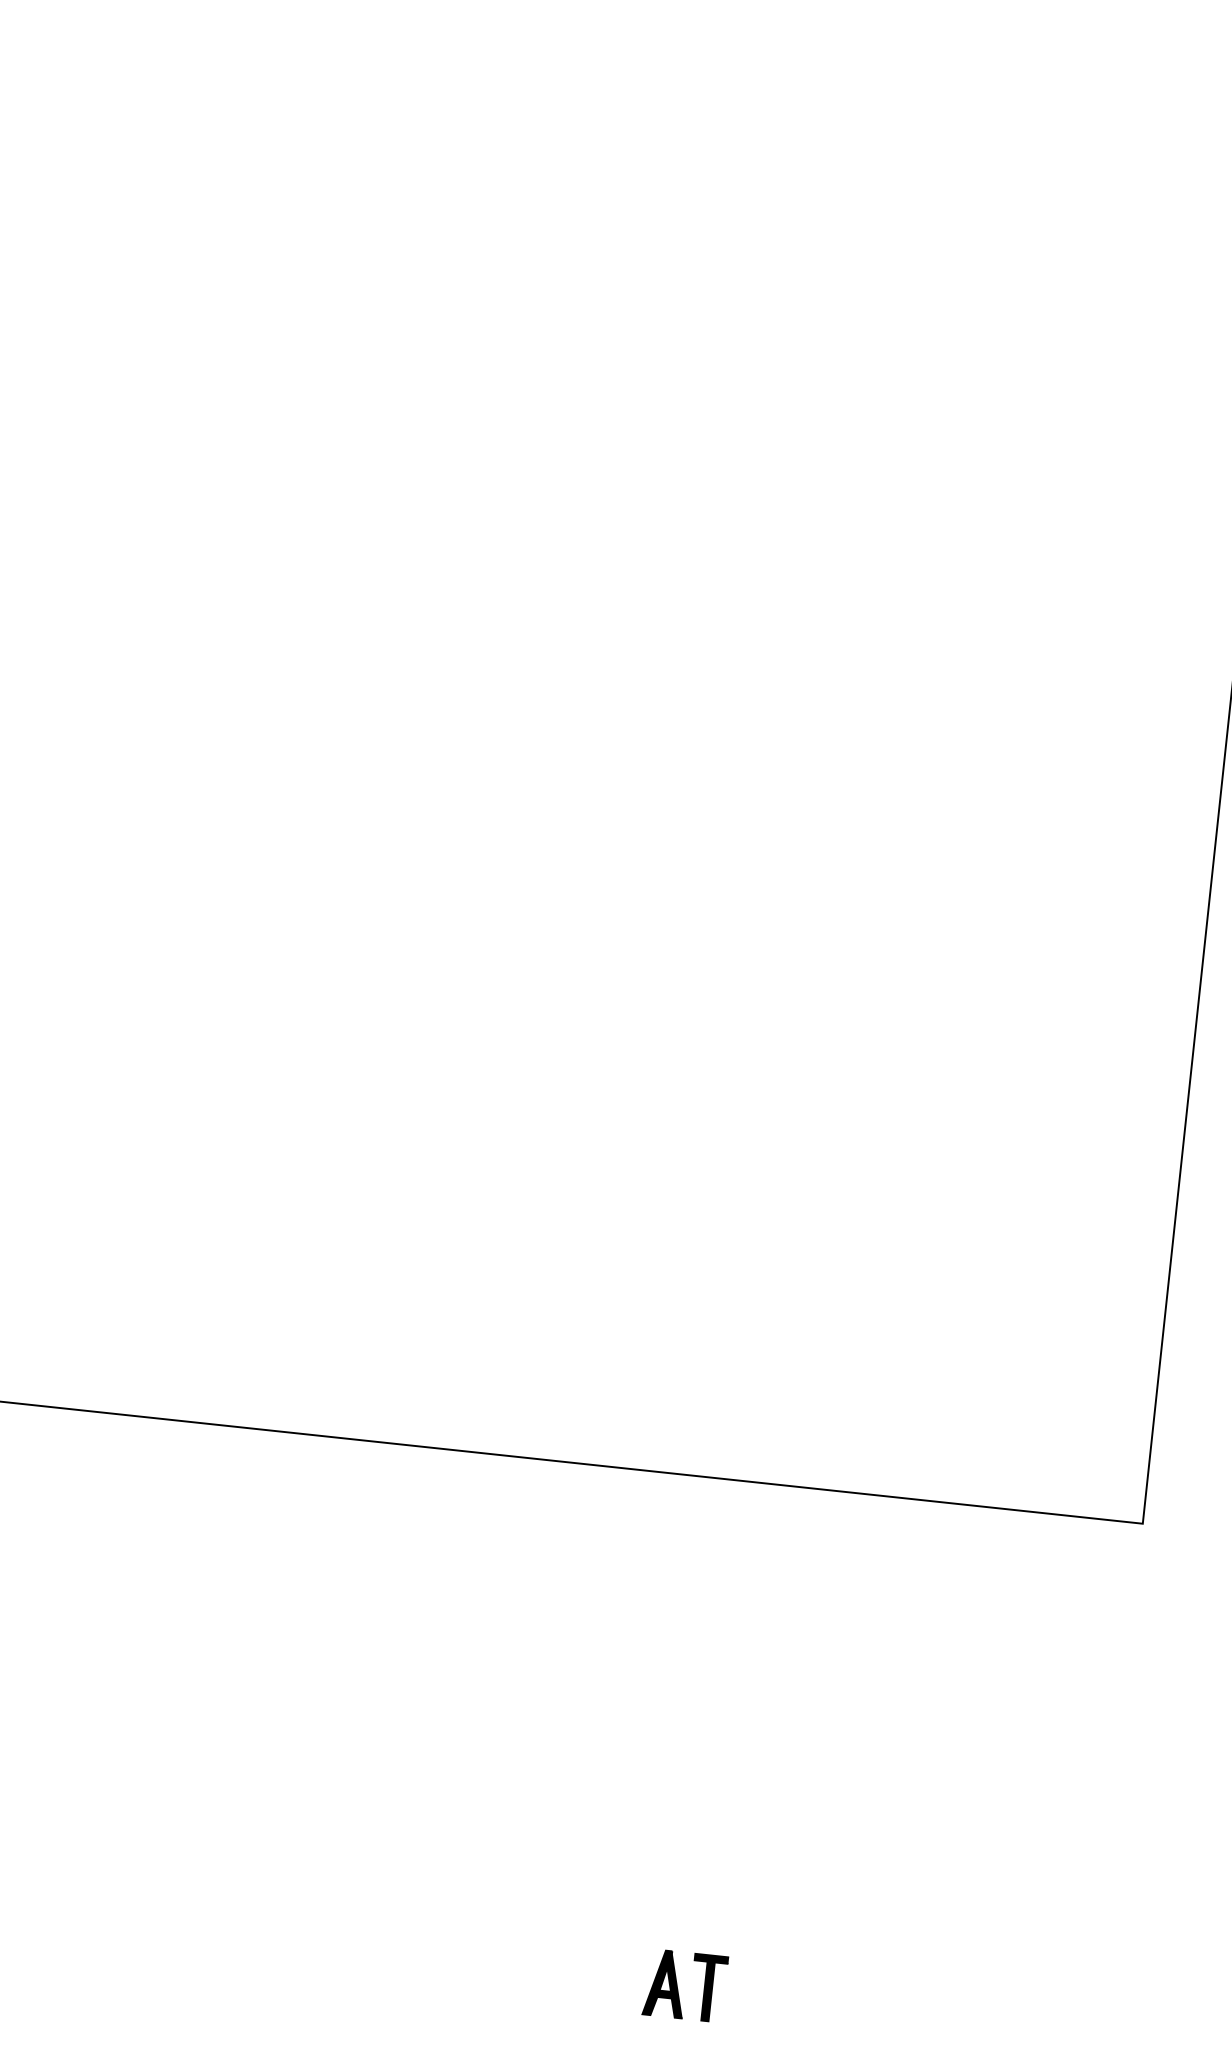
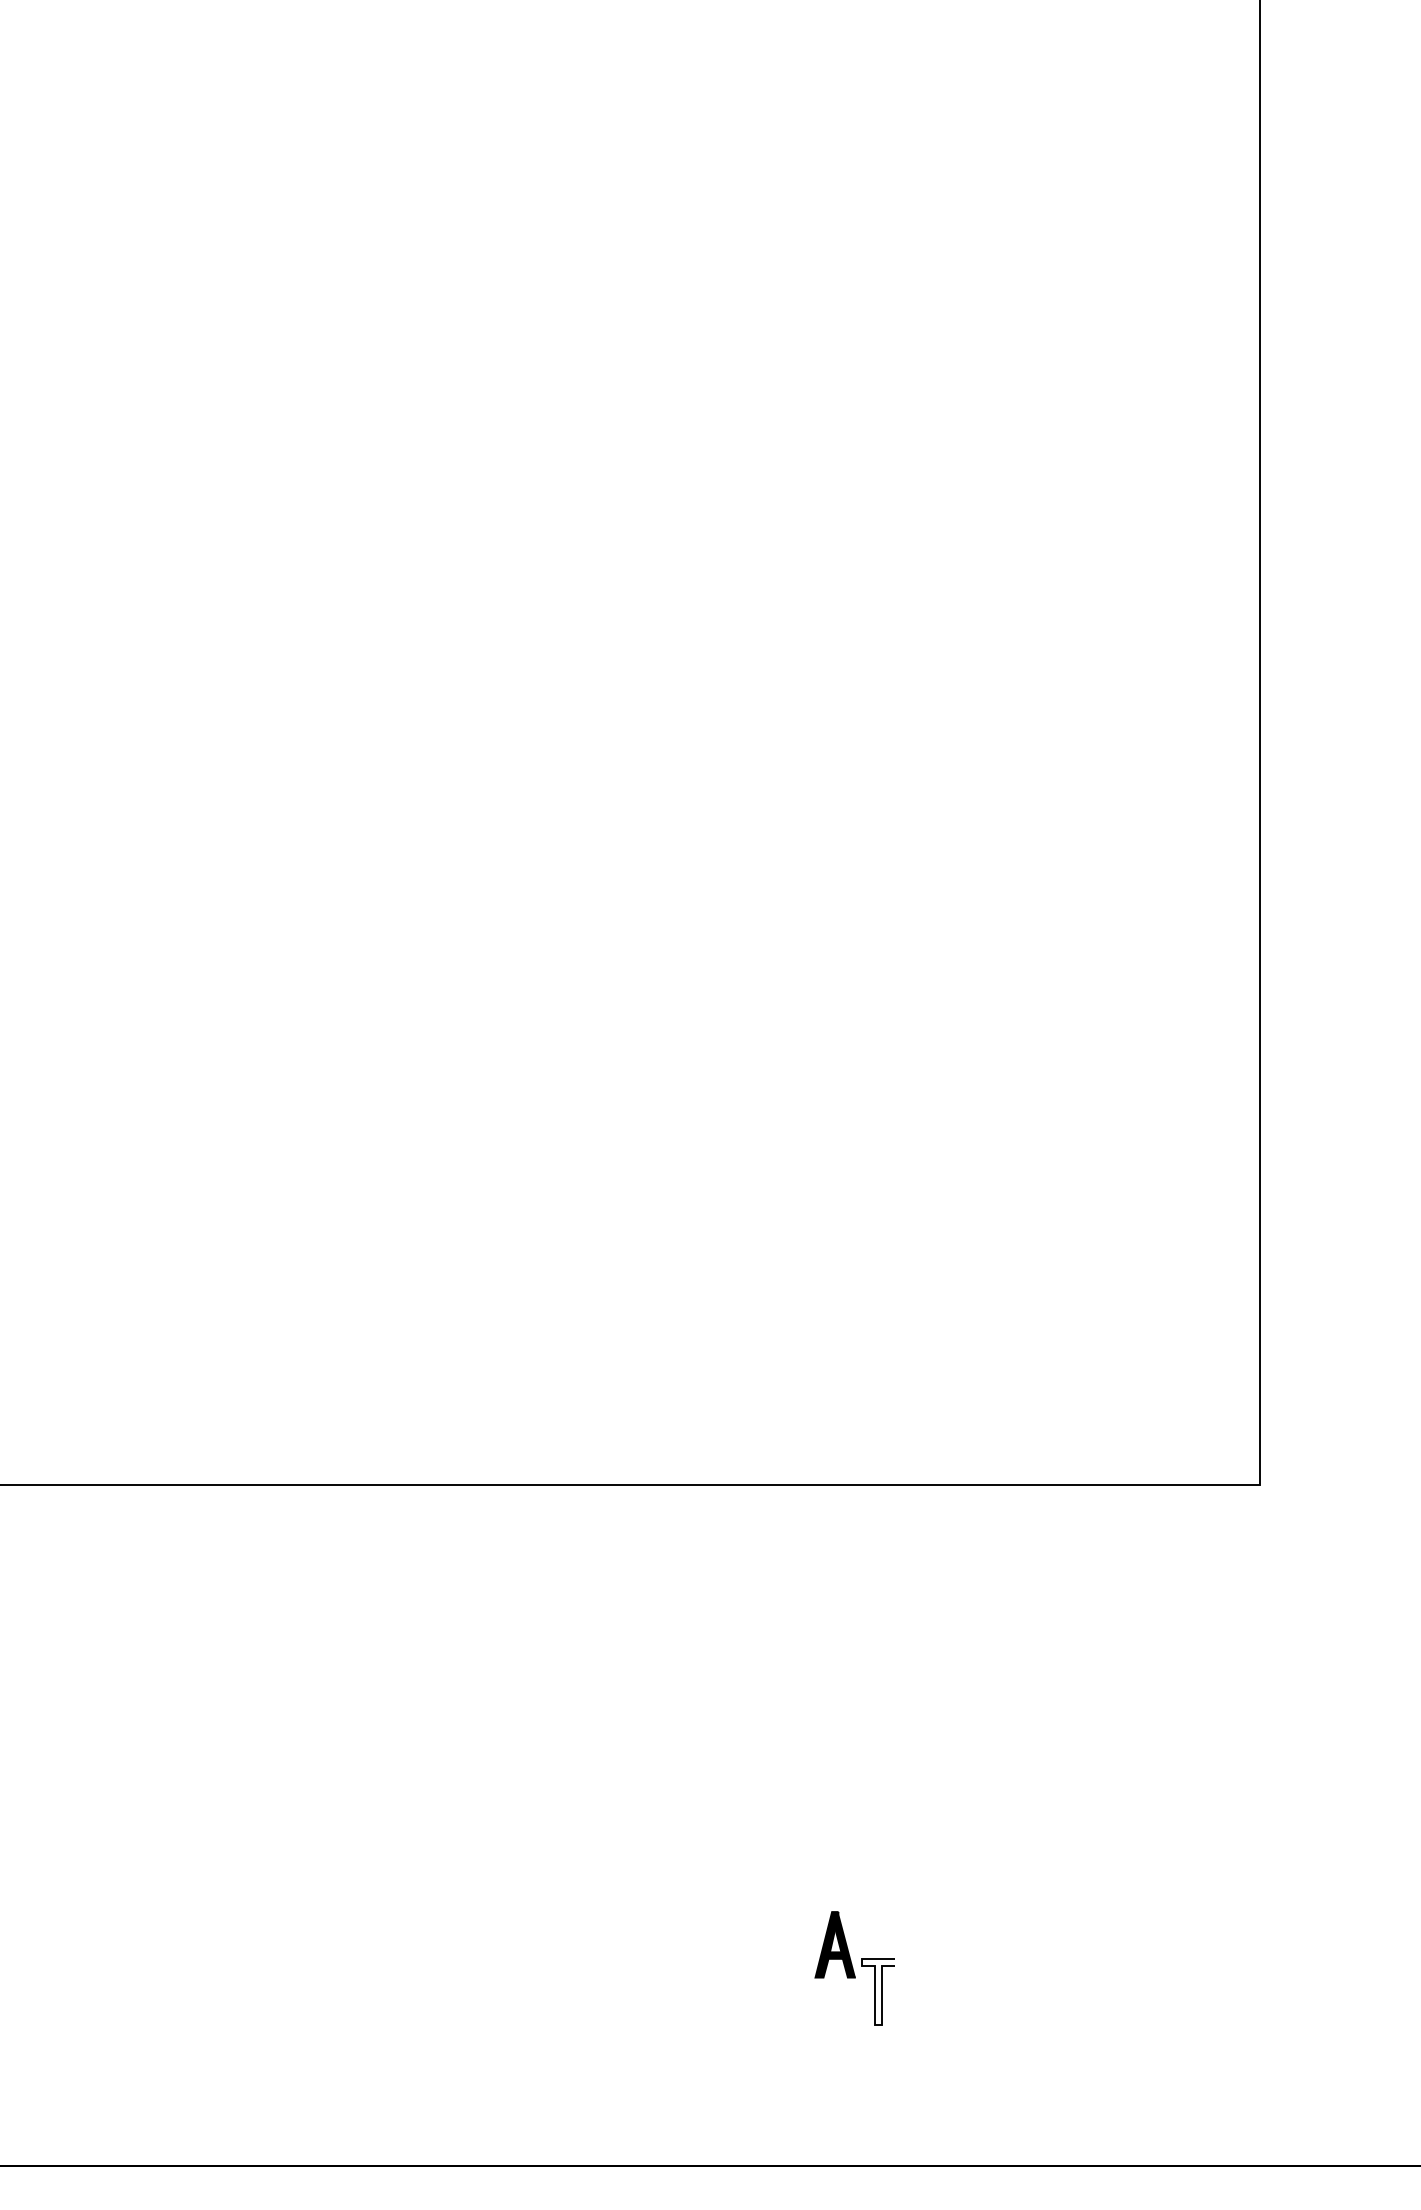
part: (664, 1983) -> (834, 1944), moved
fill: (708, 1987) -> (878, 1991), removed

